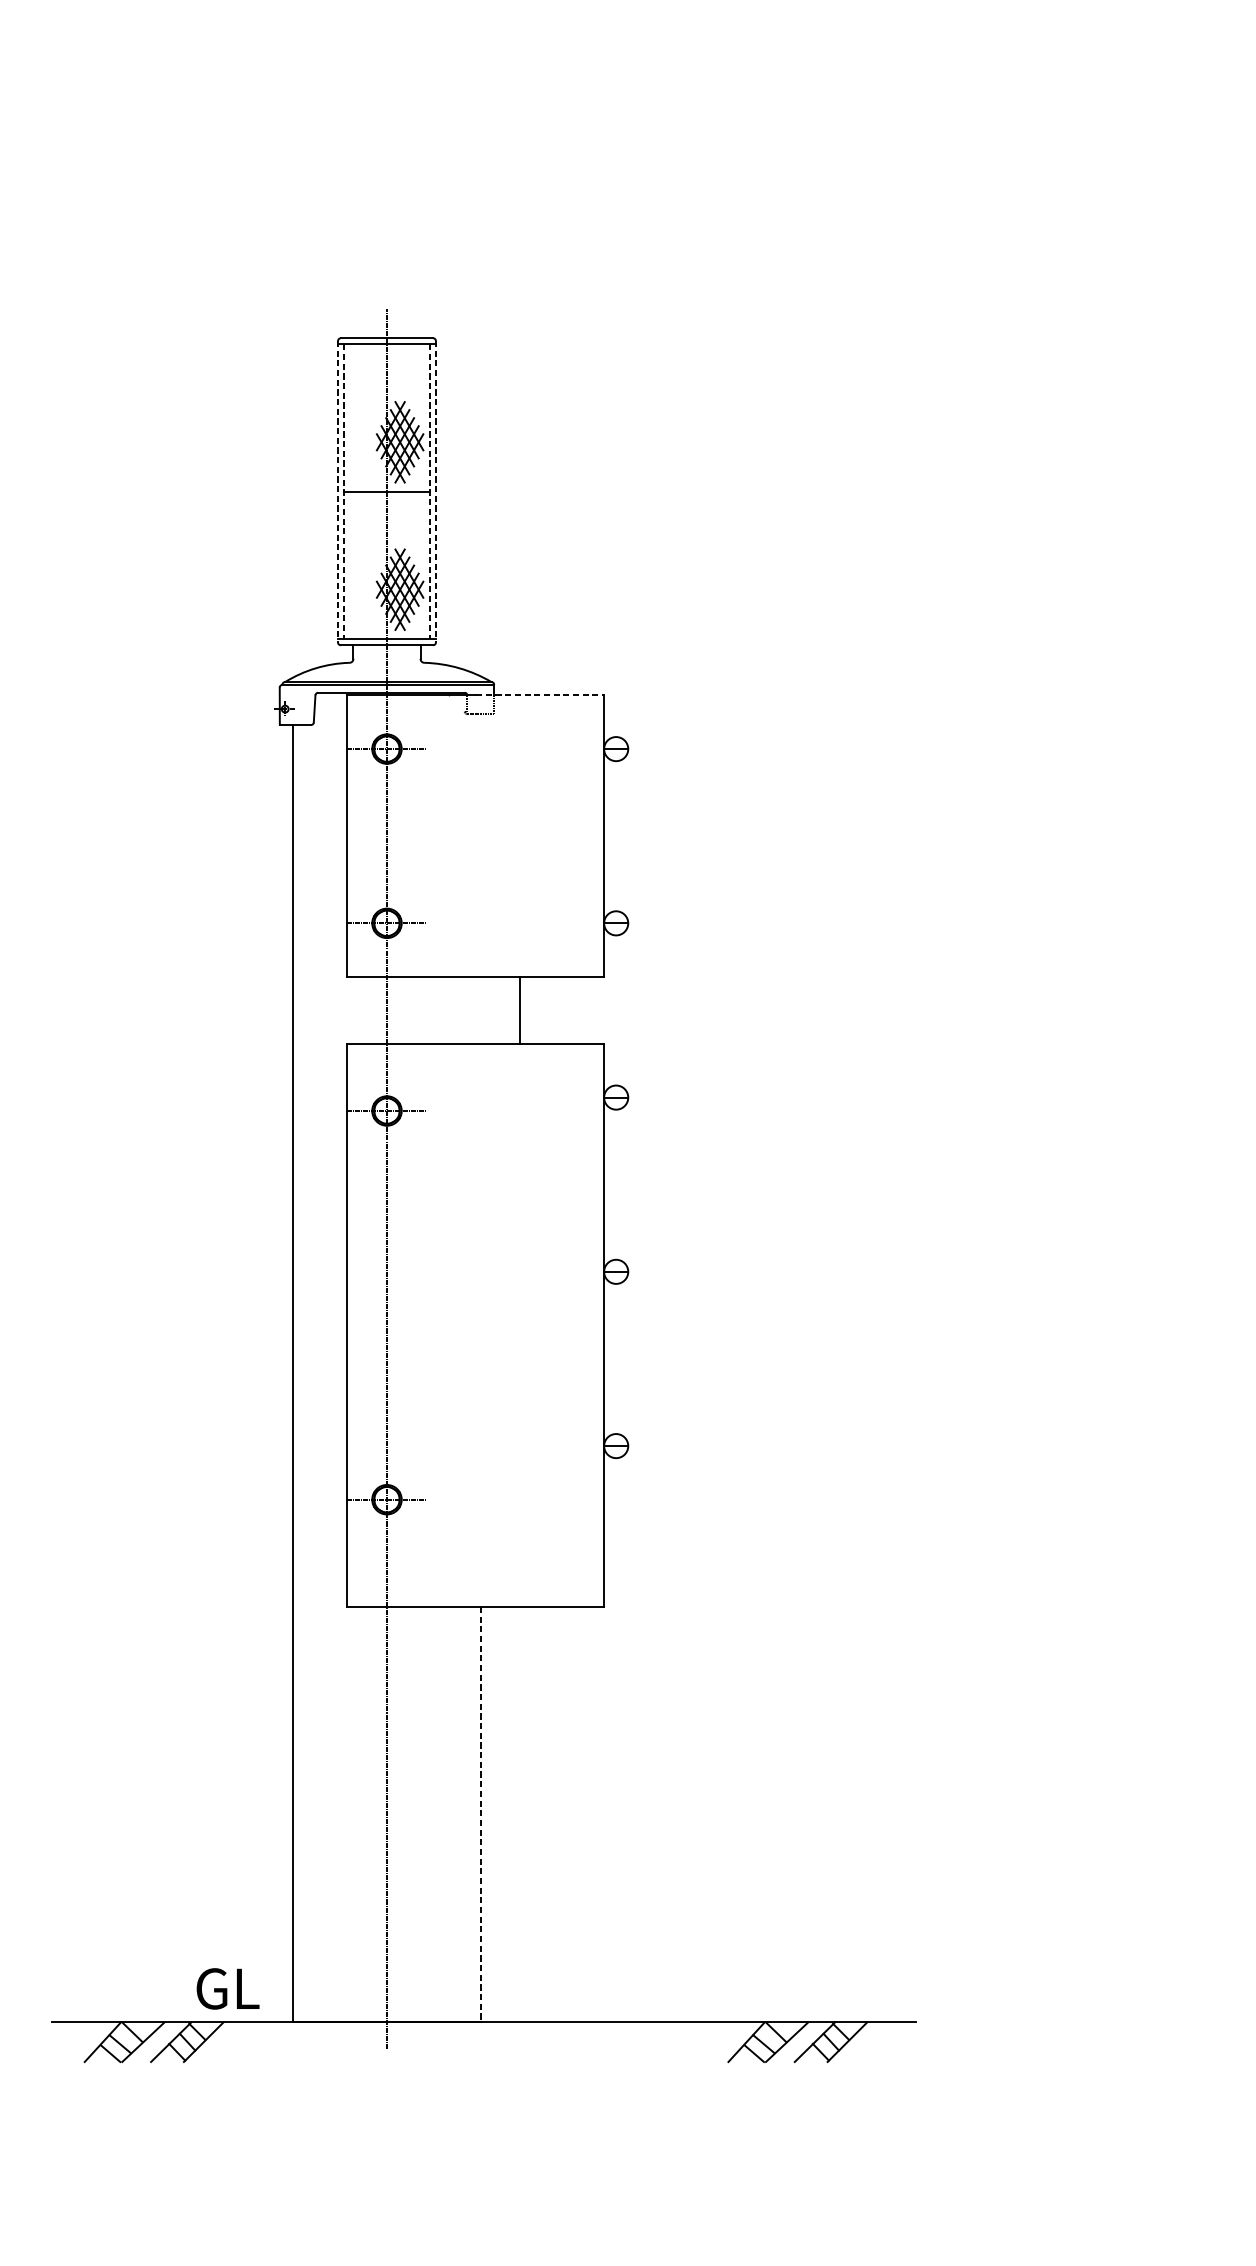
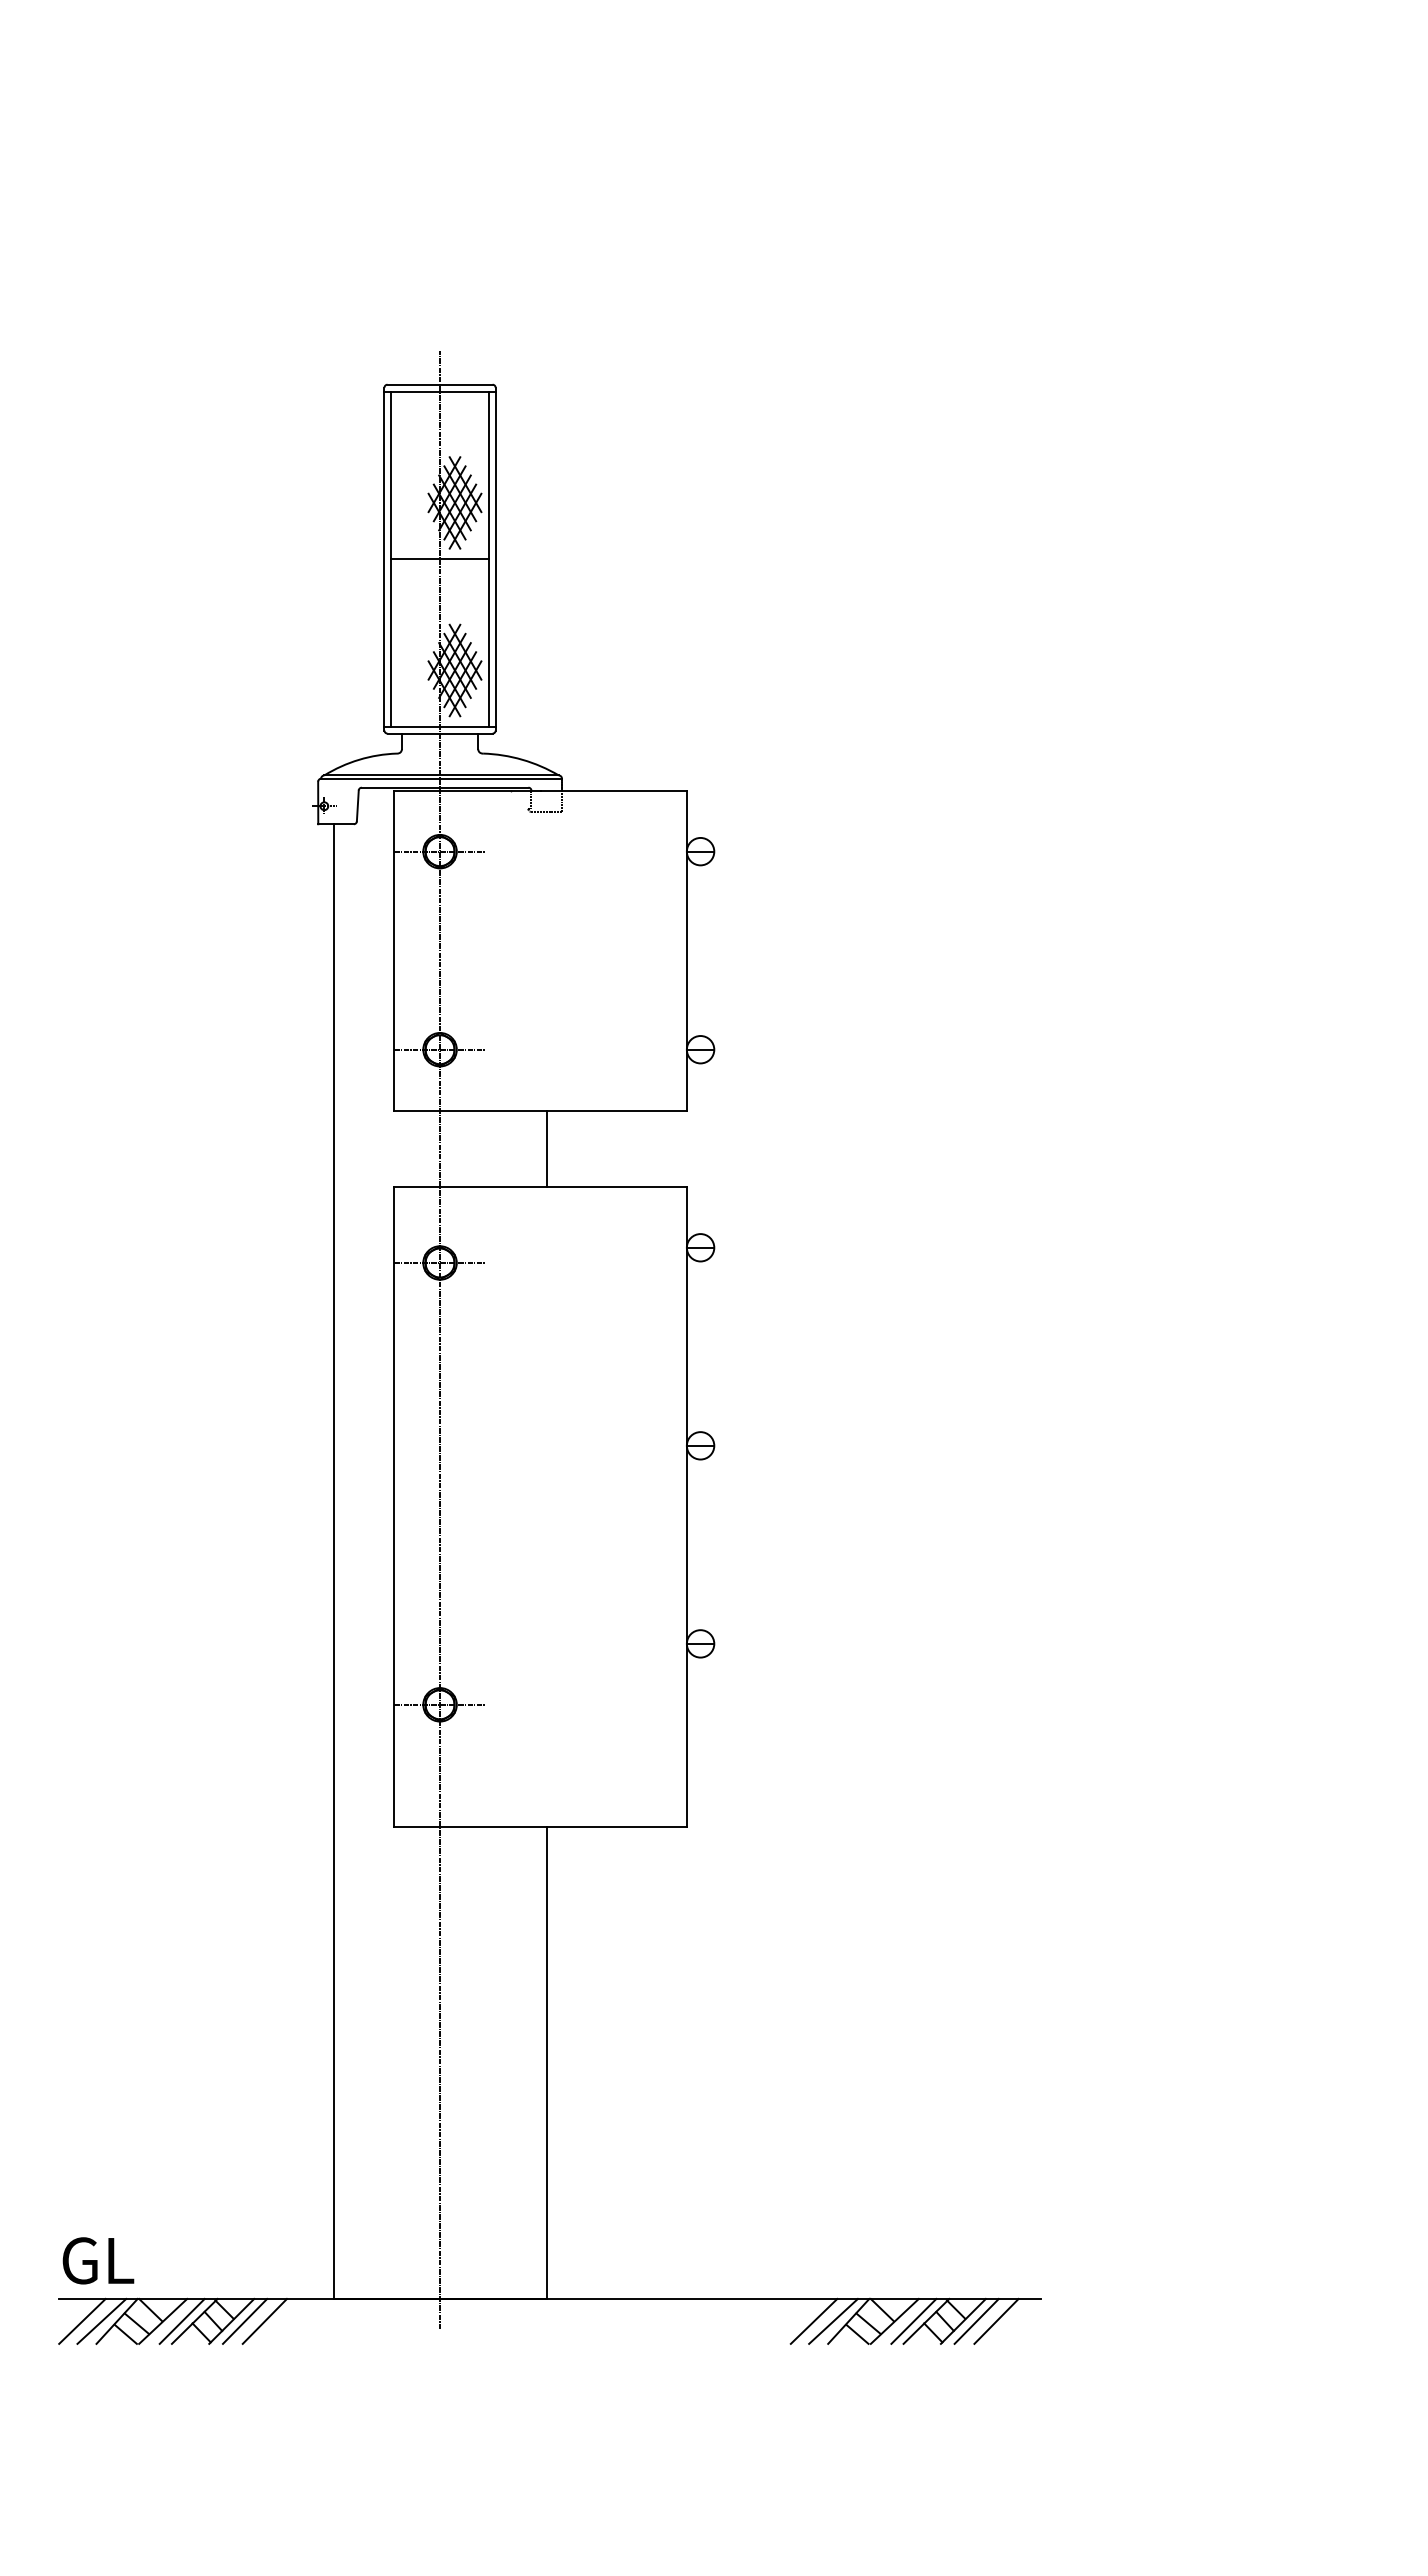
line: (338, 492) -> (384, 559), dashed -> solid
line: (344, 492) -> (391, 559), dashed -> solid
line: (429, 492) -> (488, 559), dashed -> solid
line: (435, 492) -> (495, 559), dashed -> solid
line: (540, 695) -> (614, 790), dashed -> solid
line: (520, 1010) -> (546, 1148), moved
line: (480, 1815) -> (546, 2063), dashed -> solid
text: (228, 1988) -> (98, 2260), moved
line: (72, 2041) -> (82, 2320), added
line: (89, 2041) -> (101, 2320), added
line: (159, 2041) -> (181, 2320), added
line: (214, 2041) -> (244, 2320), added
line: (232, 2041) -> (264, 2320), added
line: (715, 2041) -> (813, 2320), added
line: (733, 2041) -> (833, 2320), added
line: (803, 2041) -> (913, 2320), added
line: (858, 2041) -> (976, 2320), added
line: (876, 2041) -> (996, 2320), added

